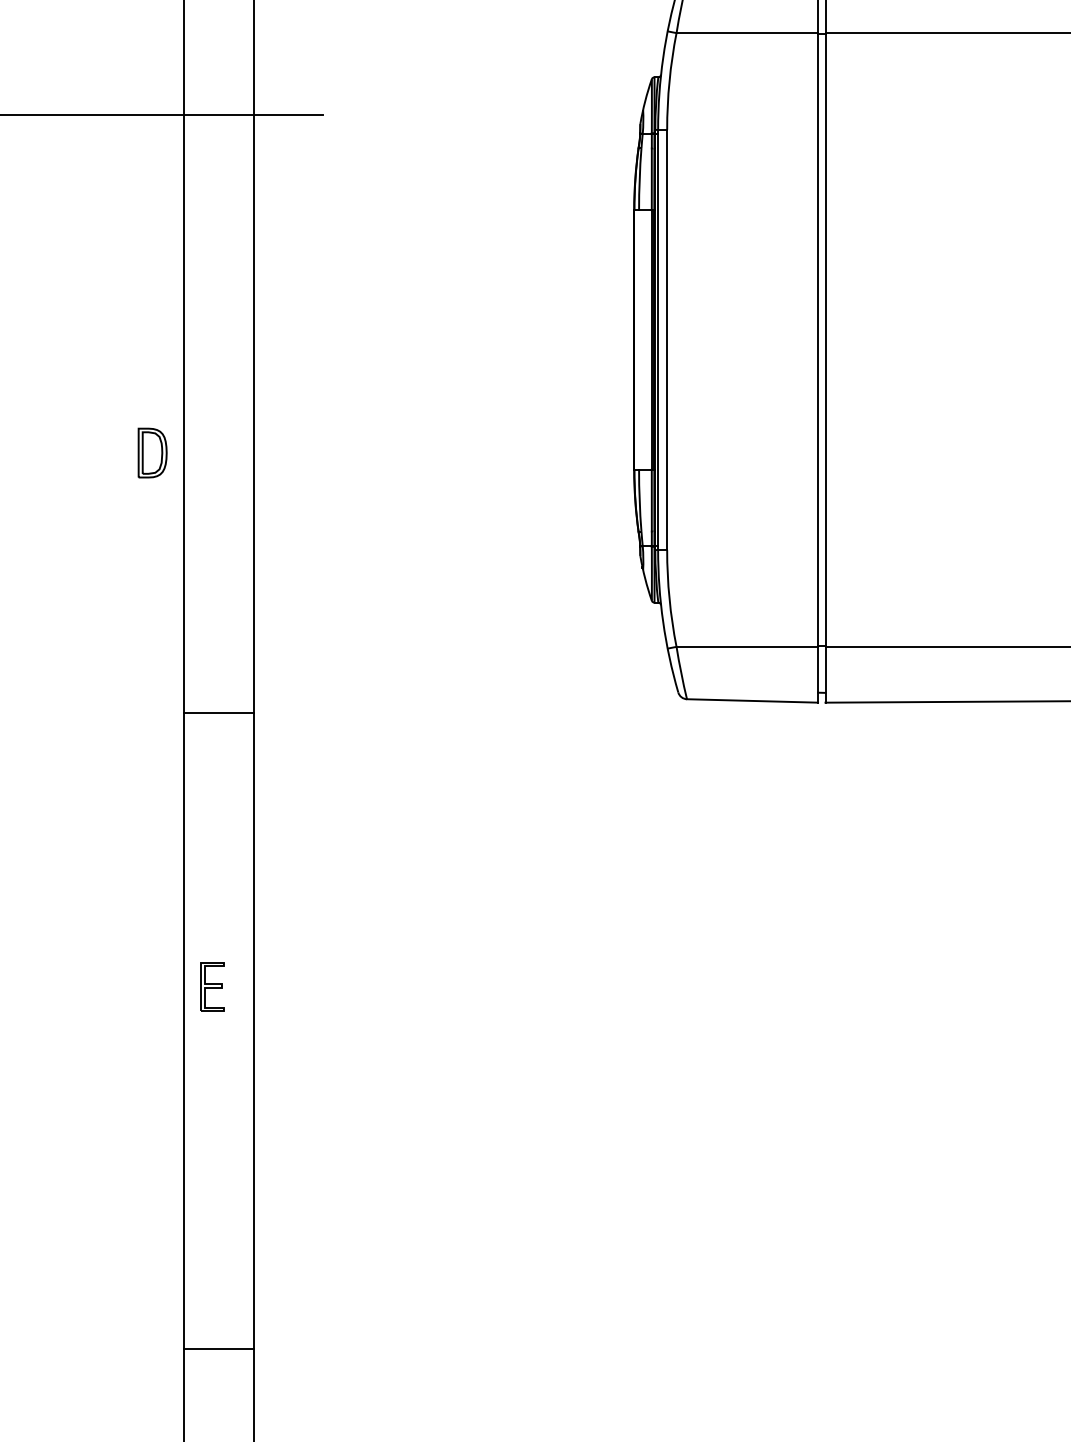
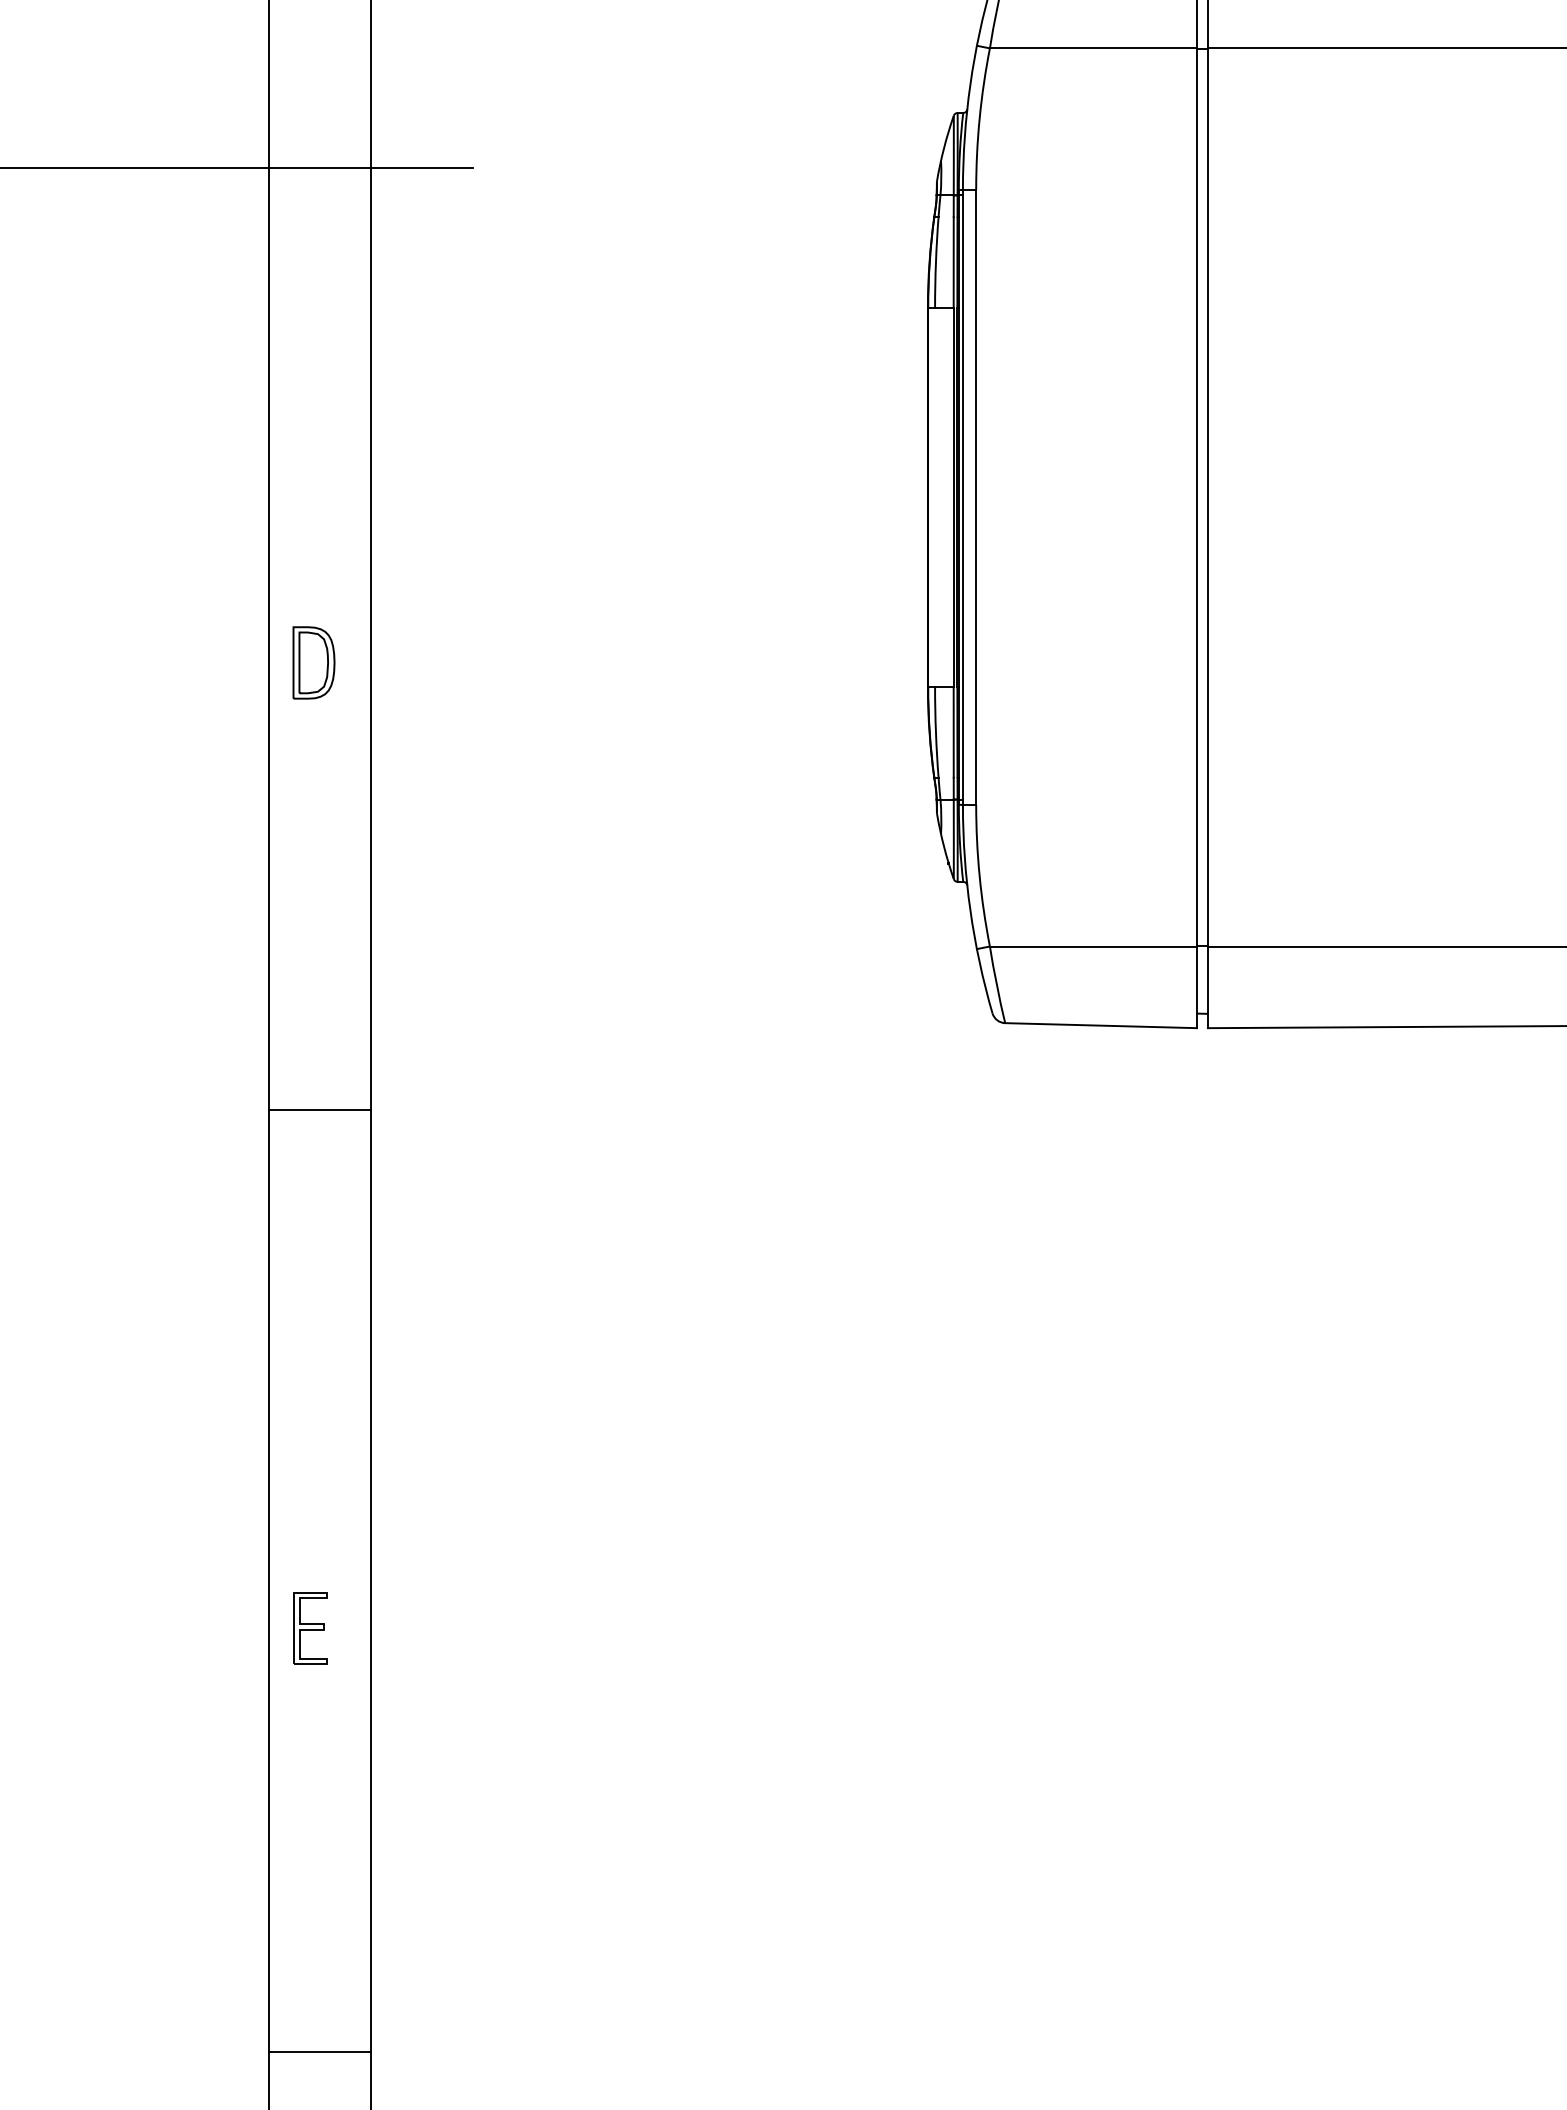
part: (152, 452) -> (313, 662), moved
line: (218, 712) -> (319, 1109), moved
part: (212, 986) -> (310, 1627), moved
line: (218, 1349) -> (319, 2052), moved

